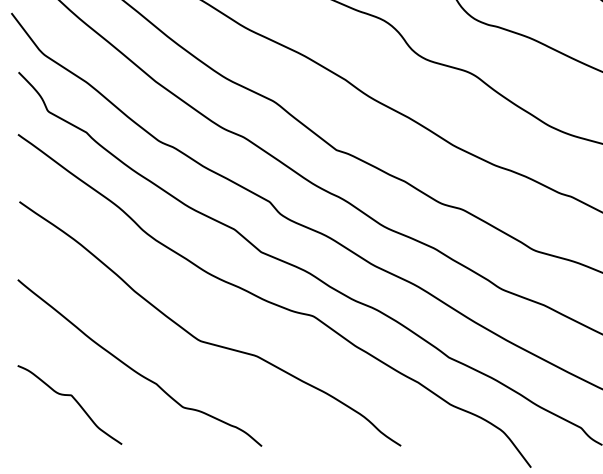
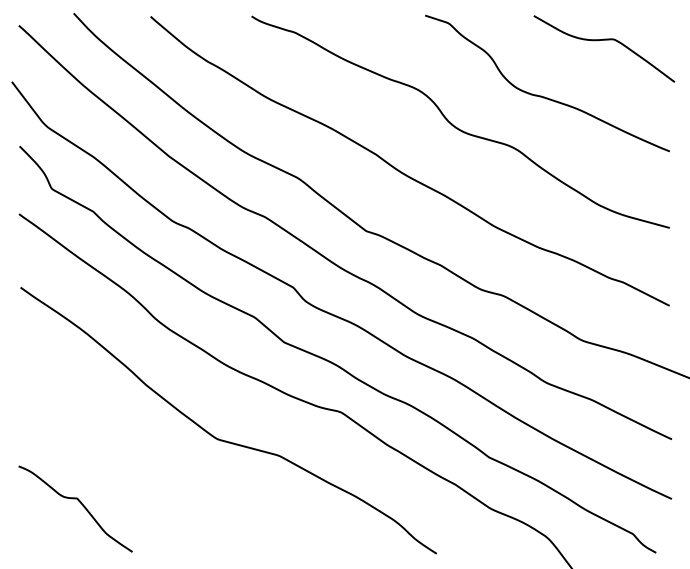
curve: (135, 370) -> (147, 471), removed

